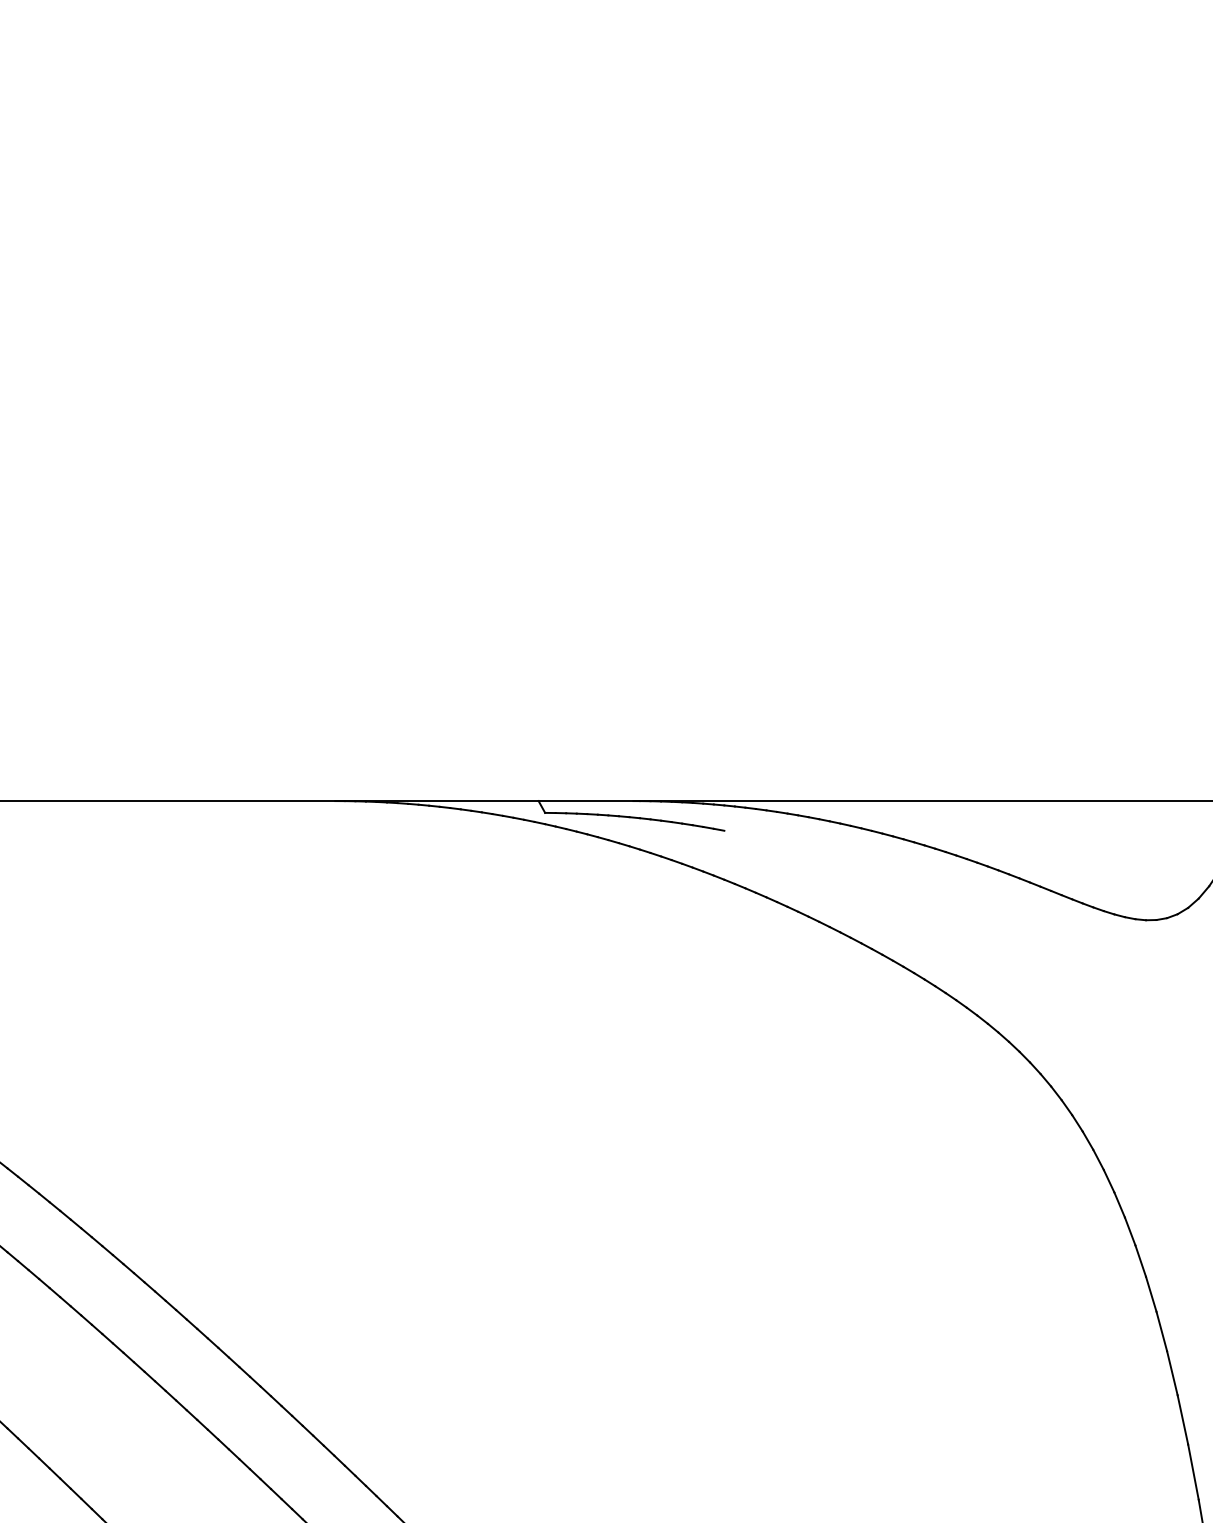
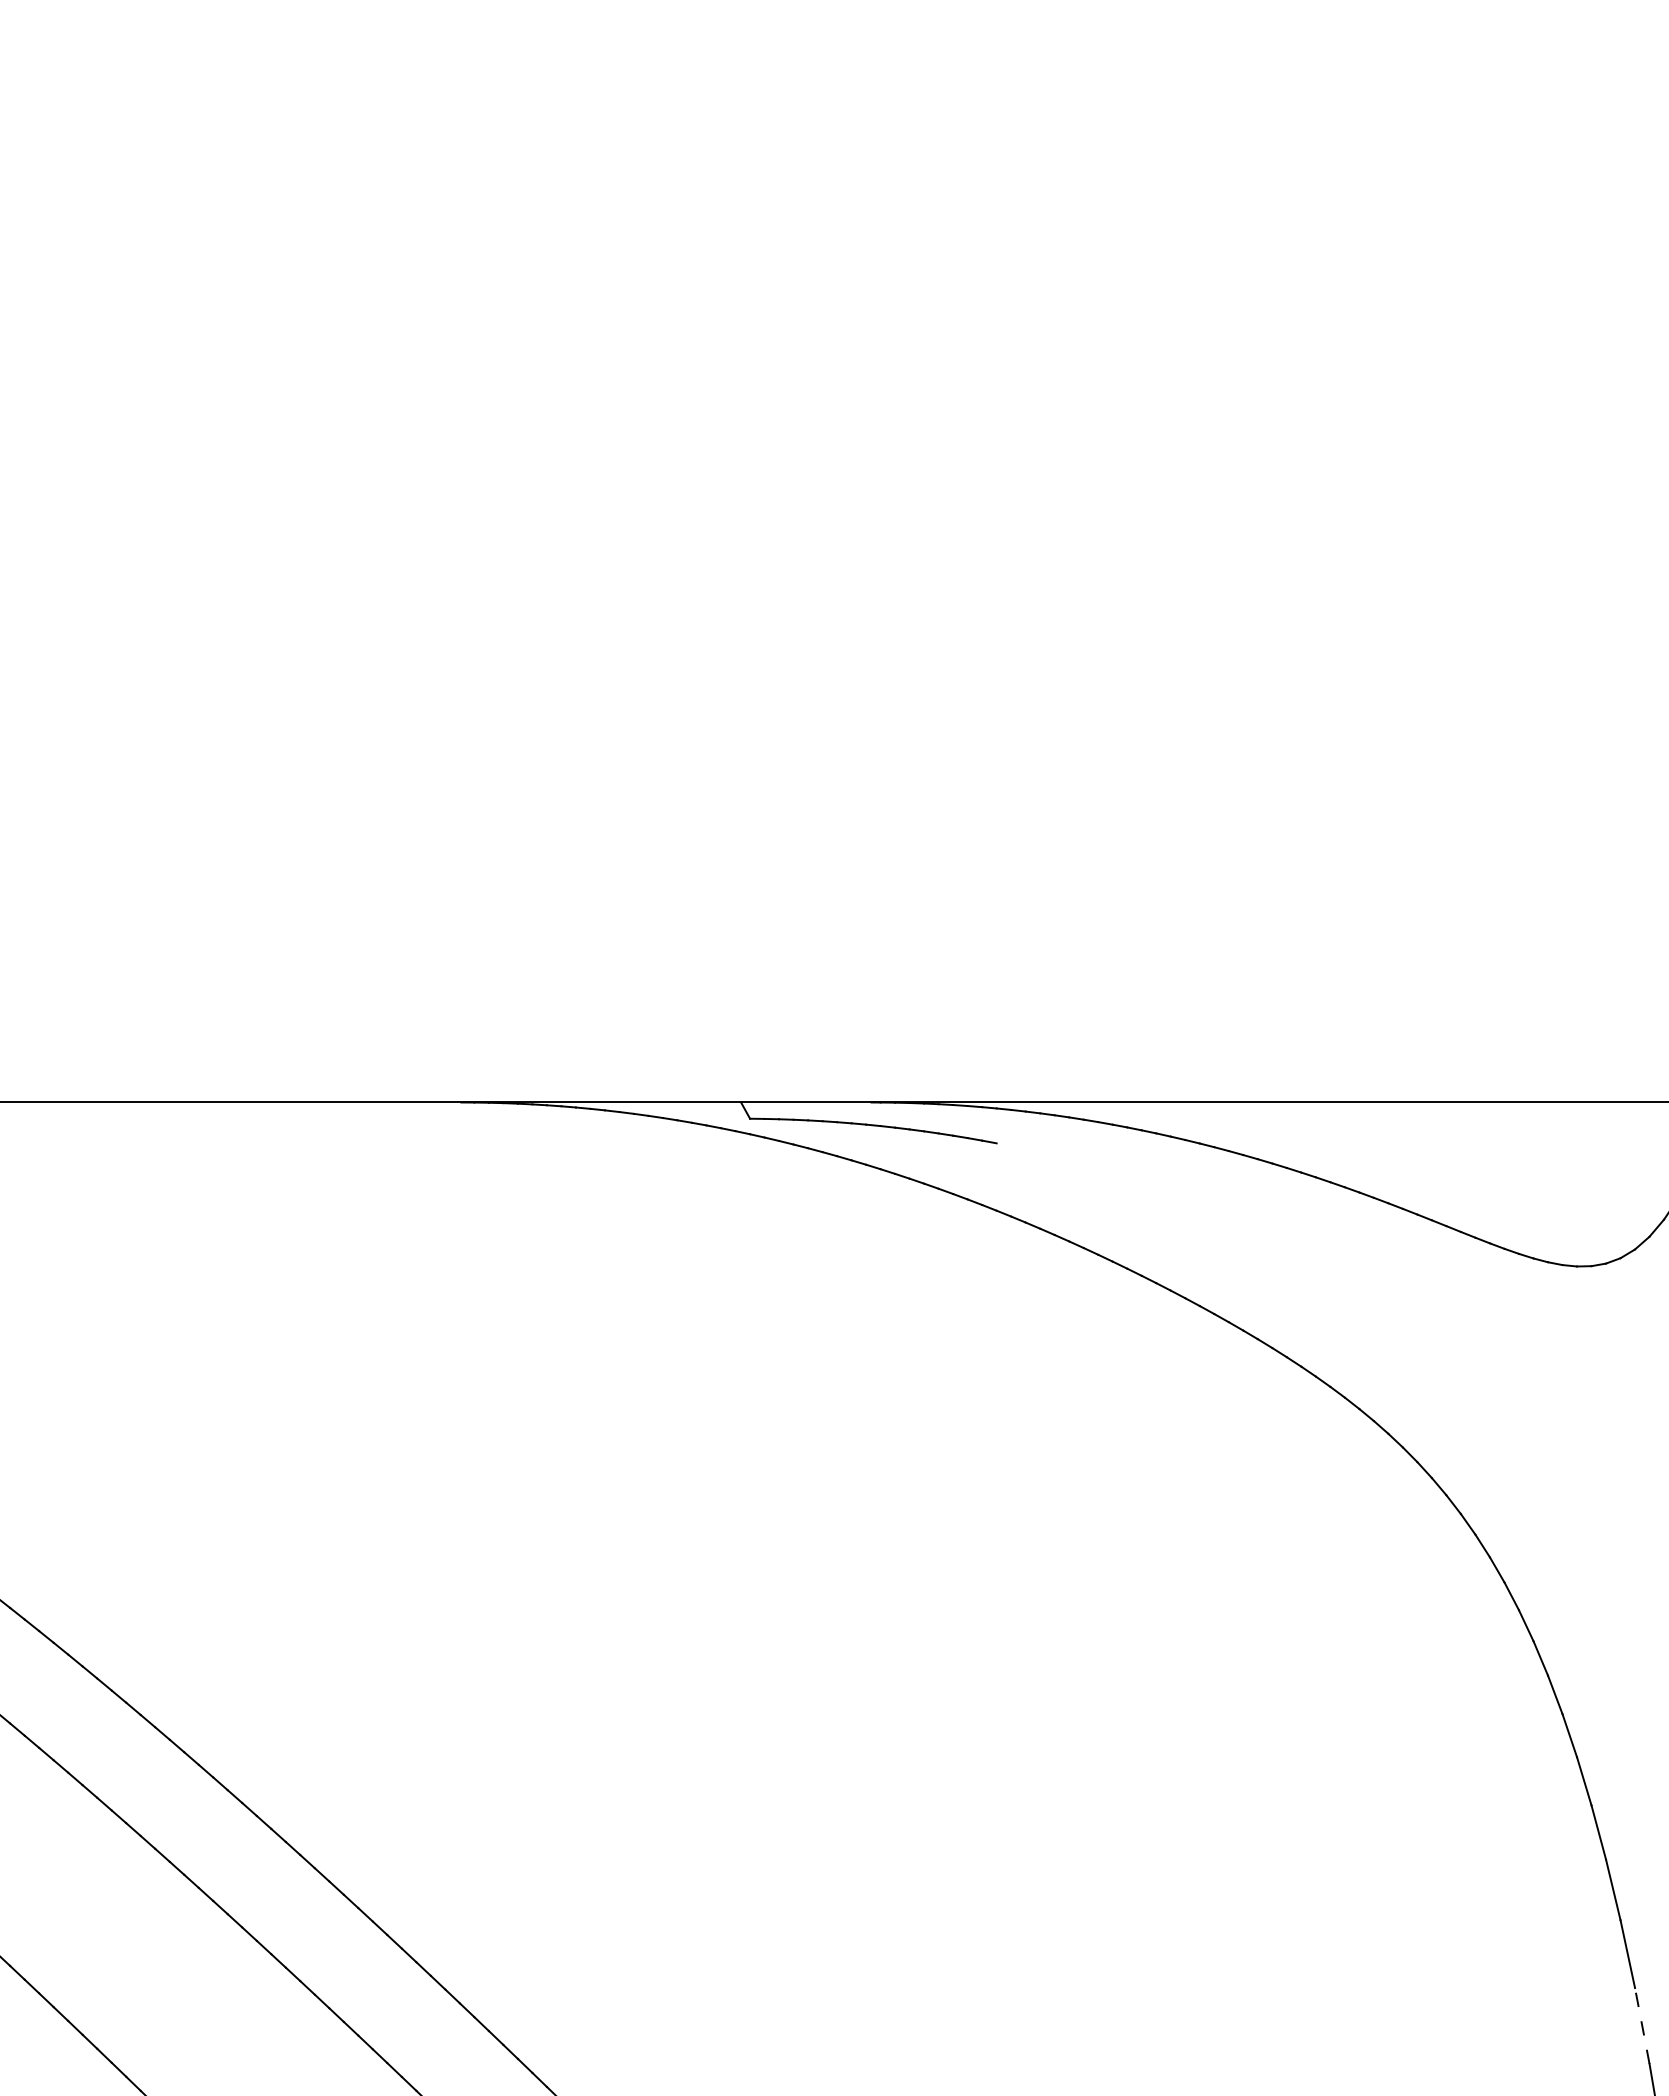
line: (1193, 1472) -> (1642, 2026), solid -> dashed

